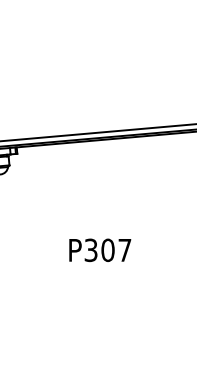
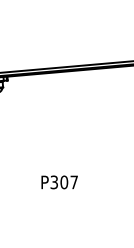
text: (99, 250) -> (59, 182), moved

